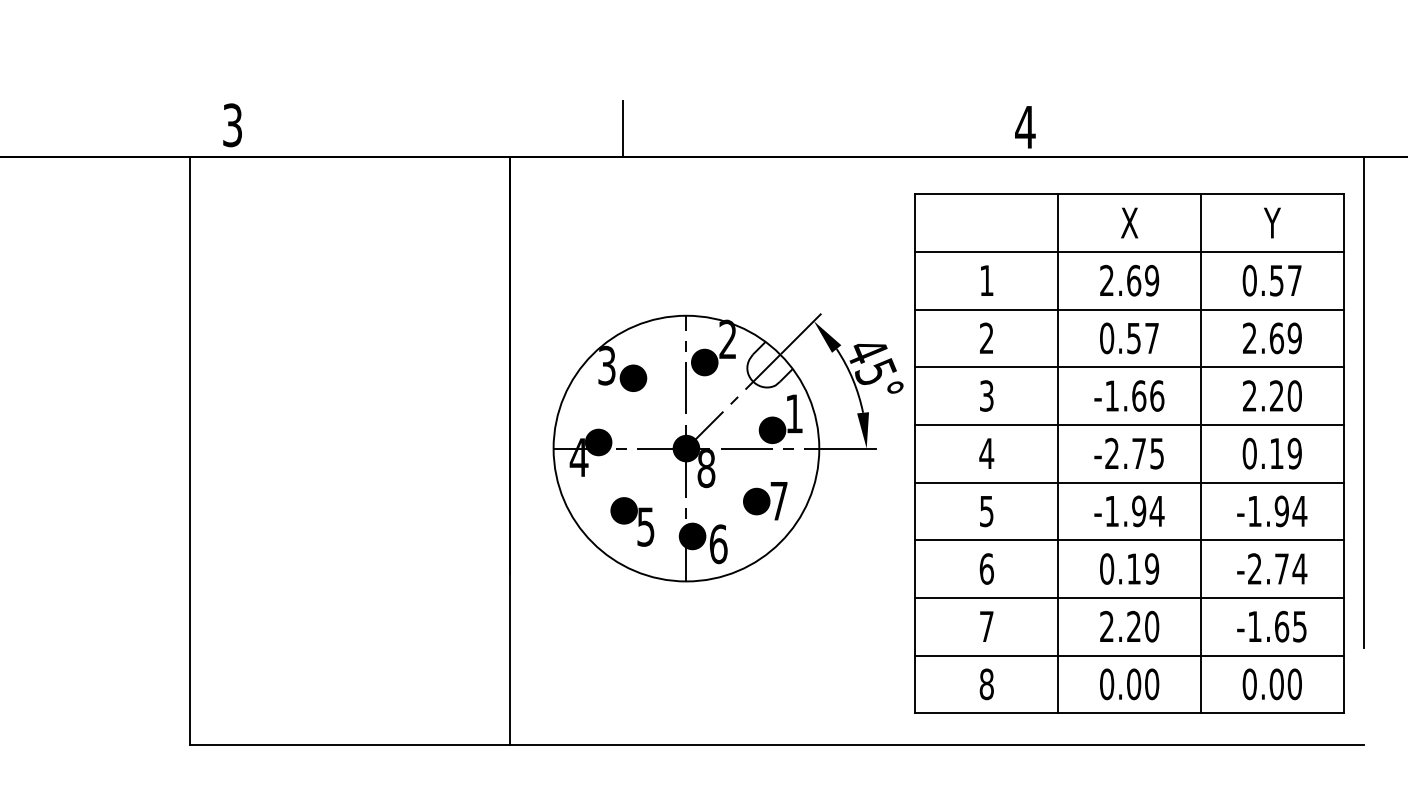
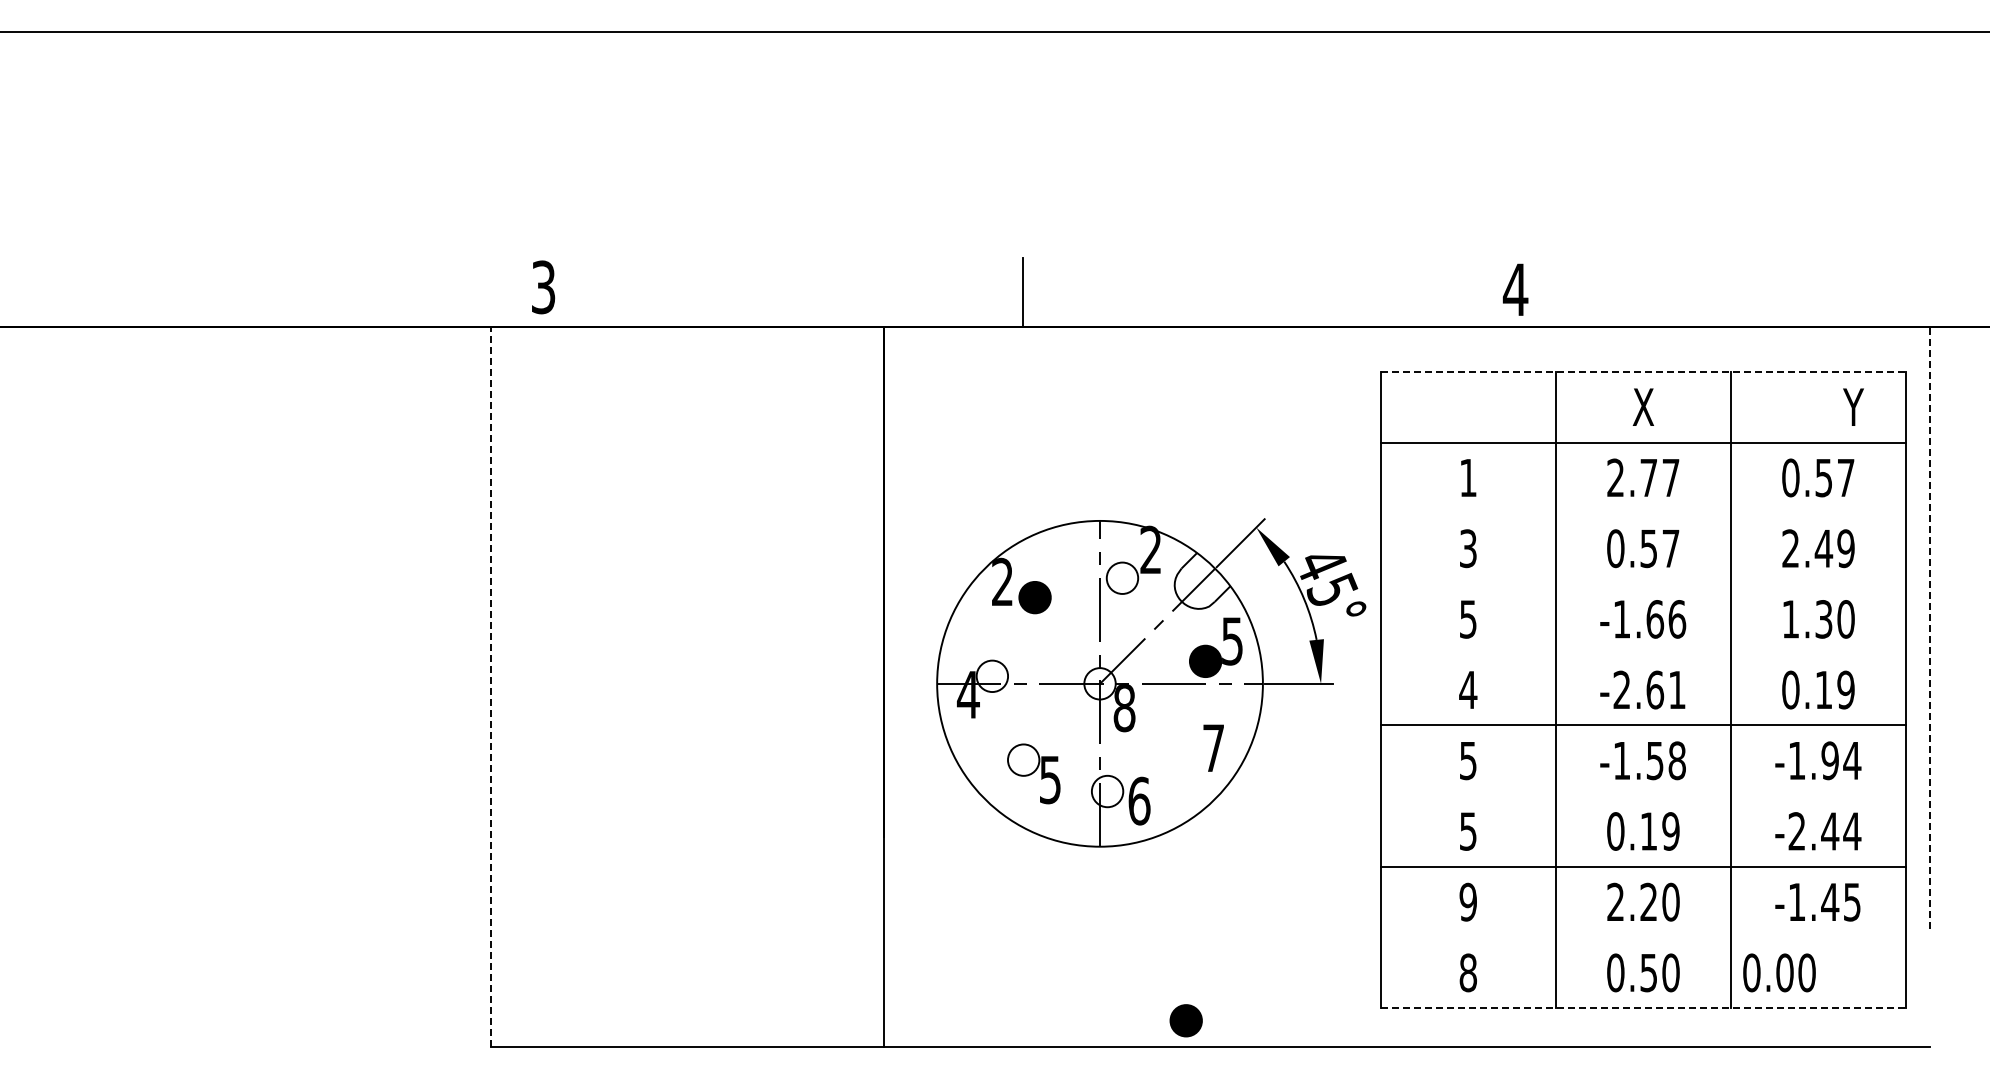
line: (1129, 193) -> (1643, 371), solid -> dashed
text: (1272, 222) -> (1853, 406), moved
text: (1142, 280) -> (1659, 477), 2.69 -> 2.77
line: (1129, 309) -> (1643, 513), removed
text: (986, 338) -> (1468, 548), 2 -> 3
text: (1276, 338) -> (1823, 548), 2.69 -> 2.49
fill: (704, 361) -> (1122, 577), removed
text: (606, 365) -> (1002, 582), 3 -> 2
line: (1129, 367) -> (1643, 584), removed
text: (986, 396) -> (1468, 619), 3 -> 5
text: (1263, 396) -> (1807, 619), 2.20 -> 1.30
line: (1363, 402) -> (1930, 627), solid -> dashed
text: (794, 414) -> (1232, 641), 1 -> 5
line: (1129, 424) -> (1643, 654), removed
fill: (598, 442) -> (992, 676), removed
fill: (686, 448) -> (1099, 683), removed
line: (190, 450) -> (491, 686), solid -> dashed
text: (1147, 453) -> (1665, 689), -2.75 -> -2.61
part: (756, 501) -> (1185, 1020), moved
fill: (624, 510) -> (1023, 759), removed
text: (1148, 511) -> (1666, 760), -1.94 -> -1.58
fill: (692, 536) -> (1107, 791), removed
line: (1129, 540) -> (1643, 796), removed
text: (986, 569) -> (1468, 831), 6 -> 5
text: (1282, 569) -> (1830, 831), -2.74 -> -2.44
text: (986, 626) -> (1467, 901), 7 -> 9
text: (1282, 626) -> (1830, 901), -1.65 -> -1.45
line: (1129, 655) -> (1643, 937), removed
text: (1133, 684) -> (1648, 972), 0.00 -> 0.50
text: (1272, 684) -> (1779, 972), moved
line: (1129, 713) -> (1643, 1008), solid -> dashed

